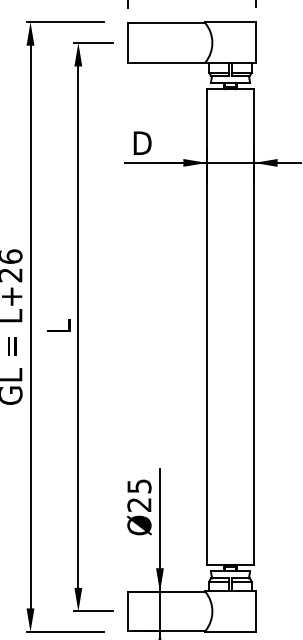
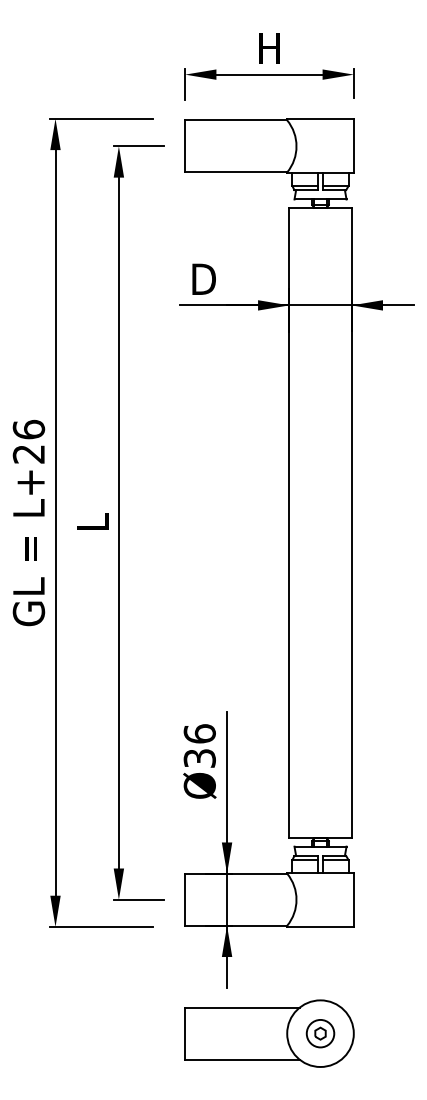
text: (139, 495) -> (199, 745), Ø25 -> Ø36

